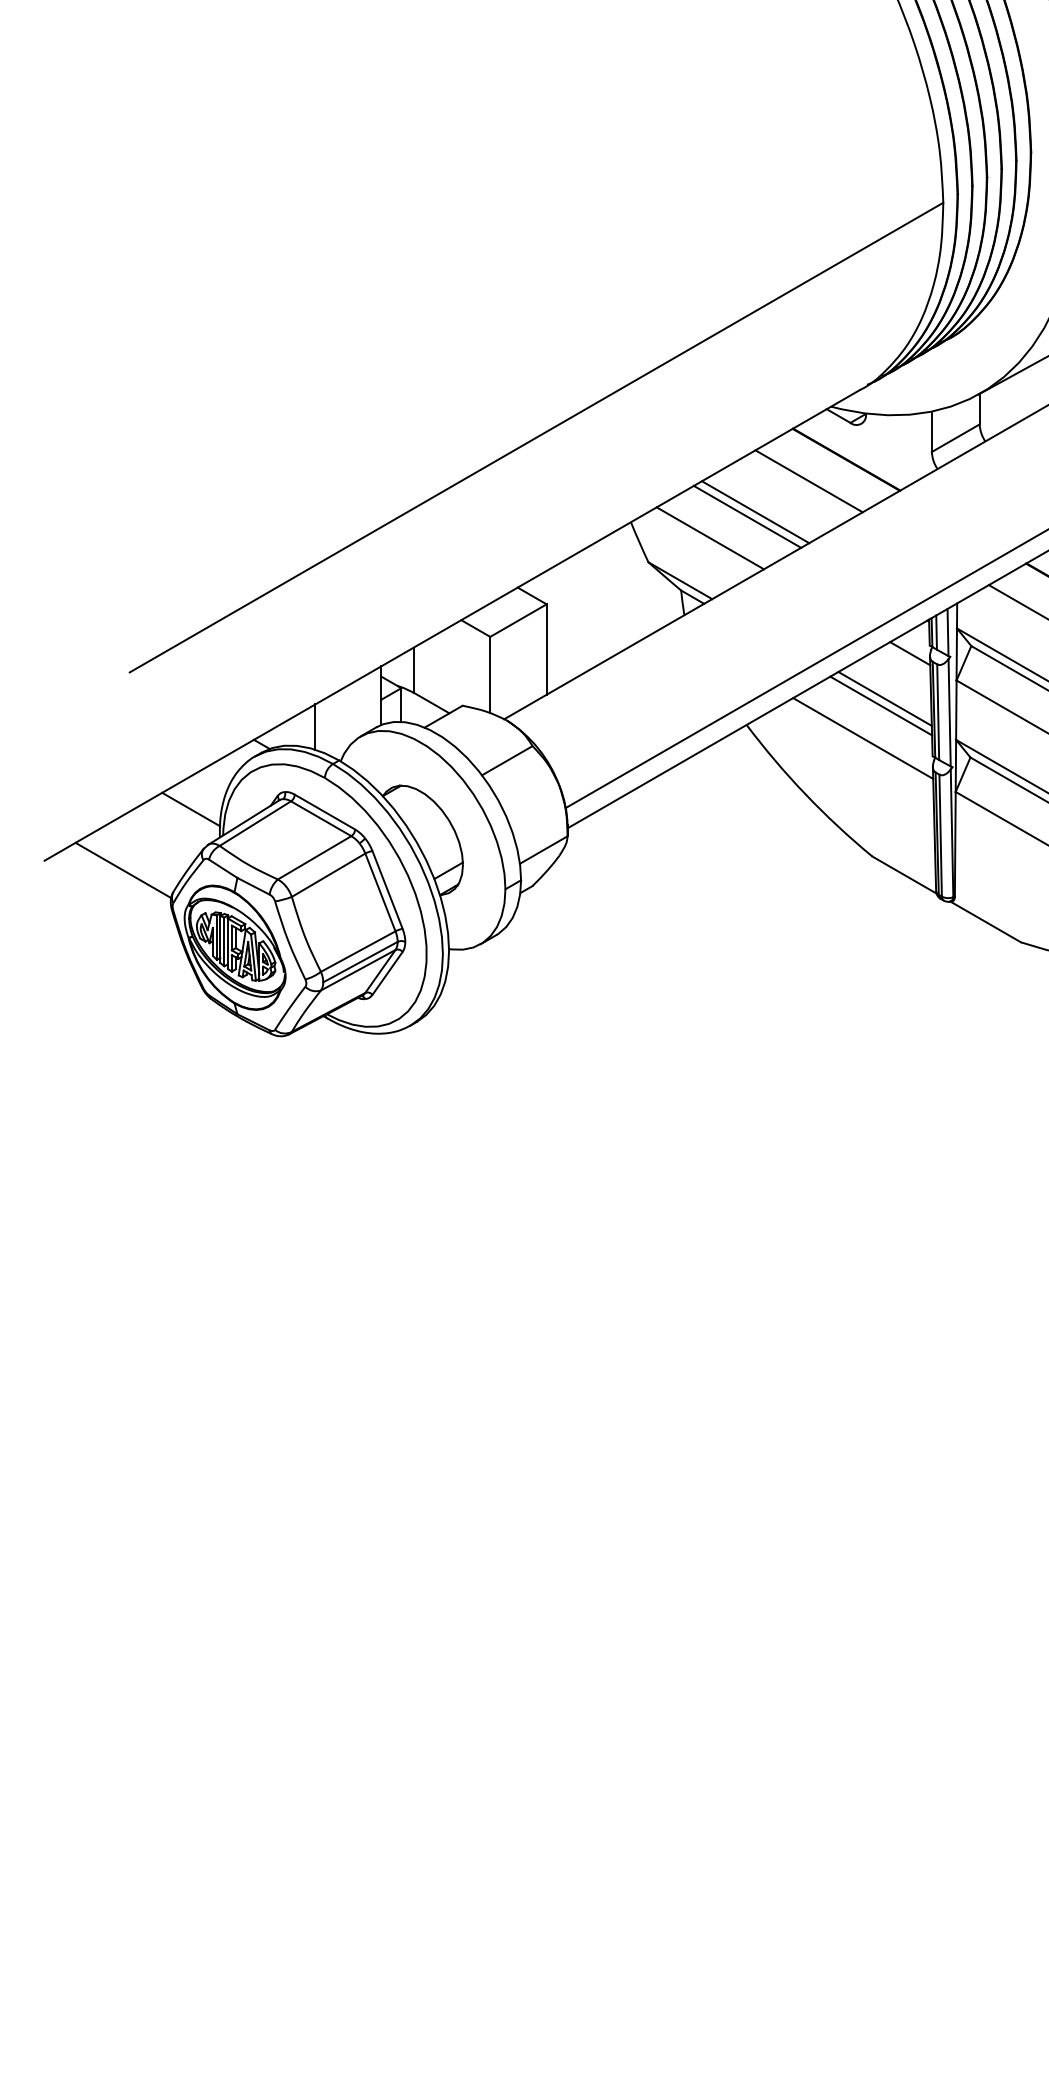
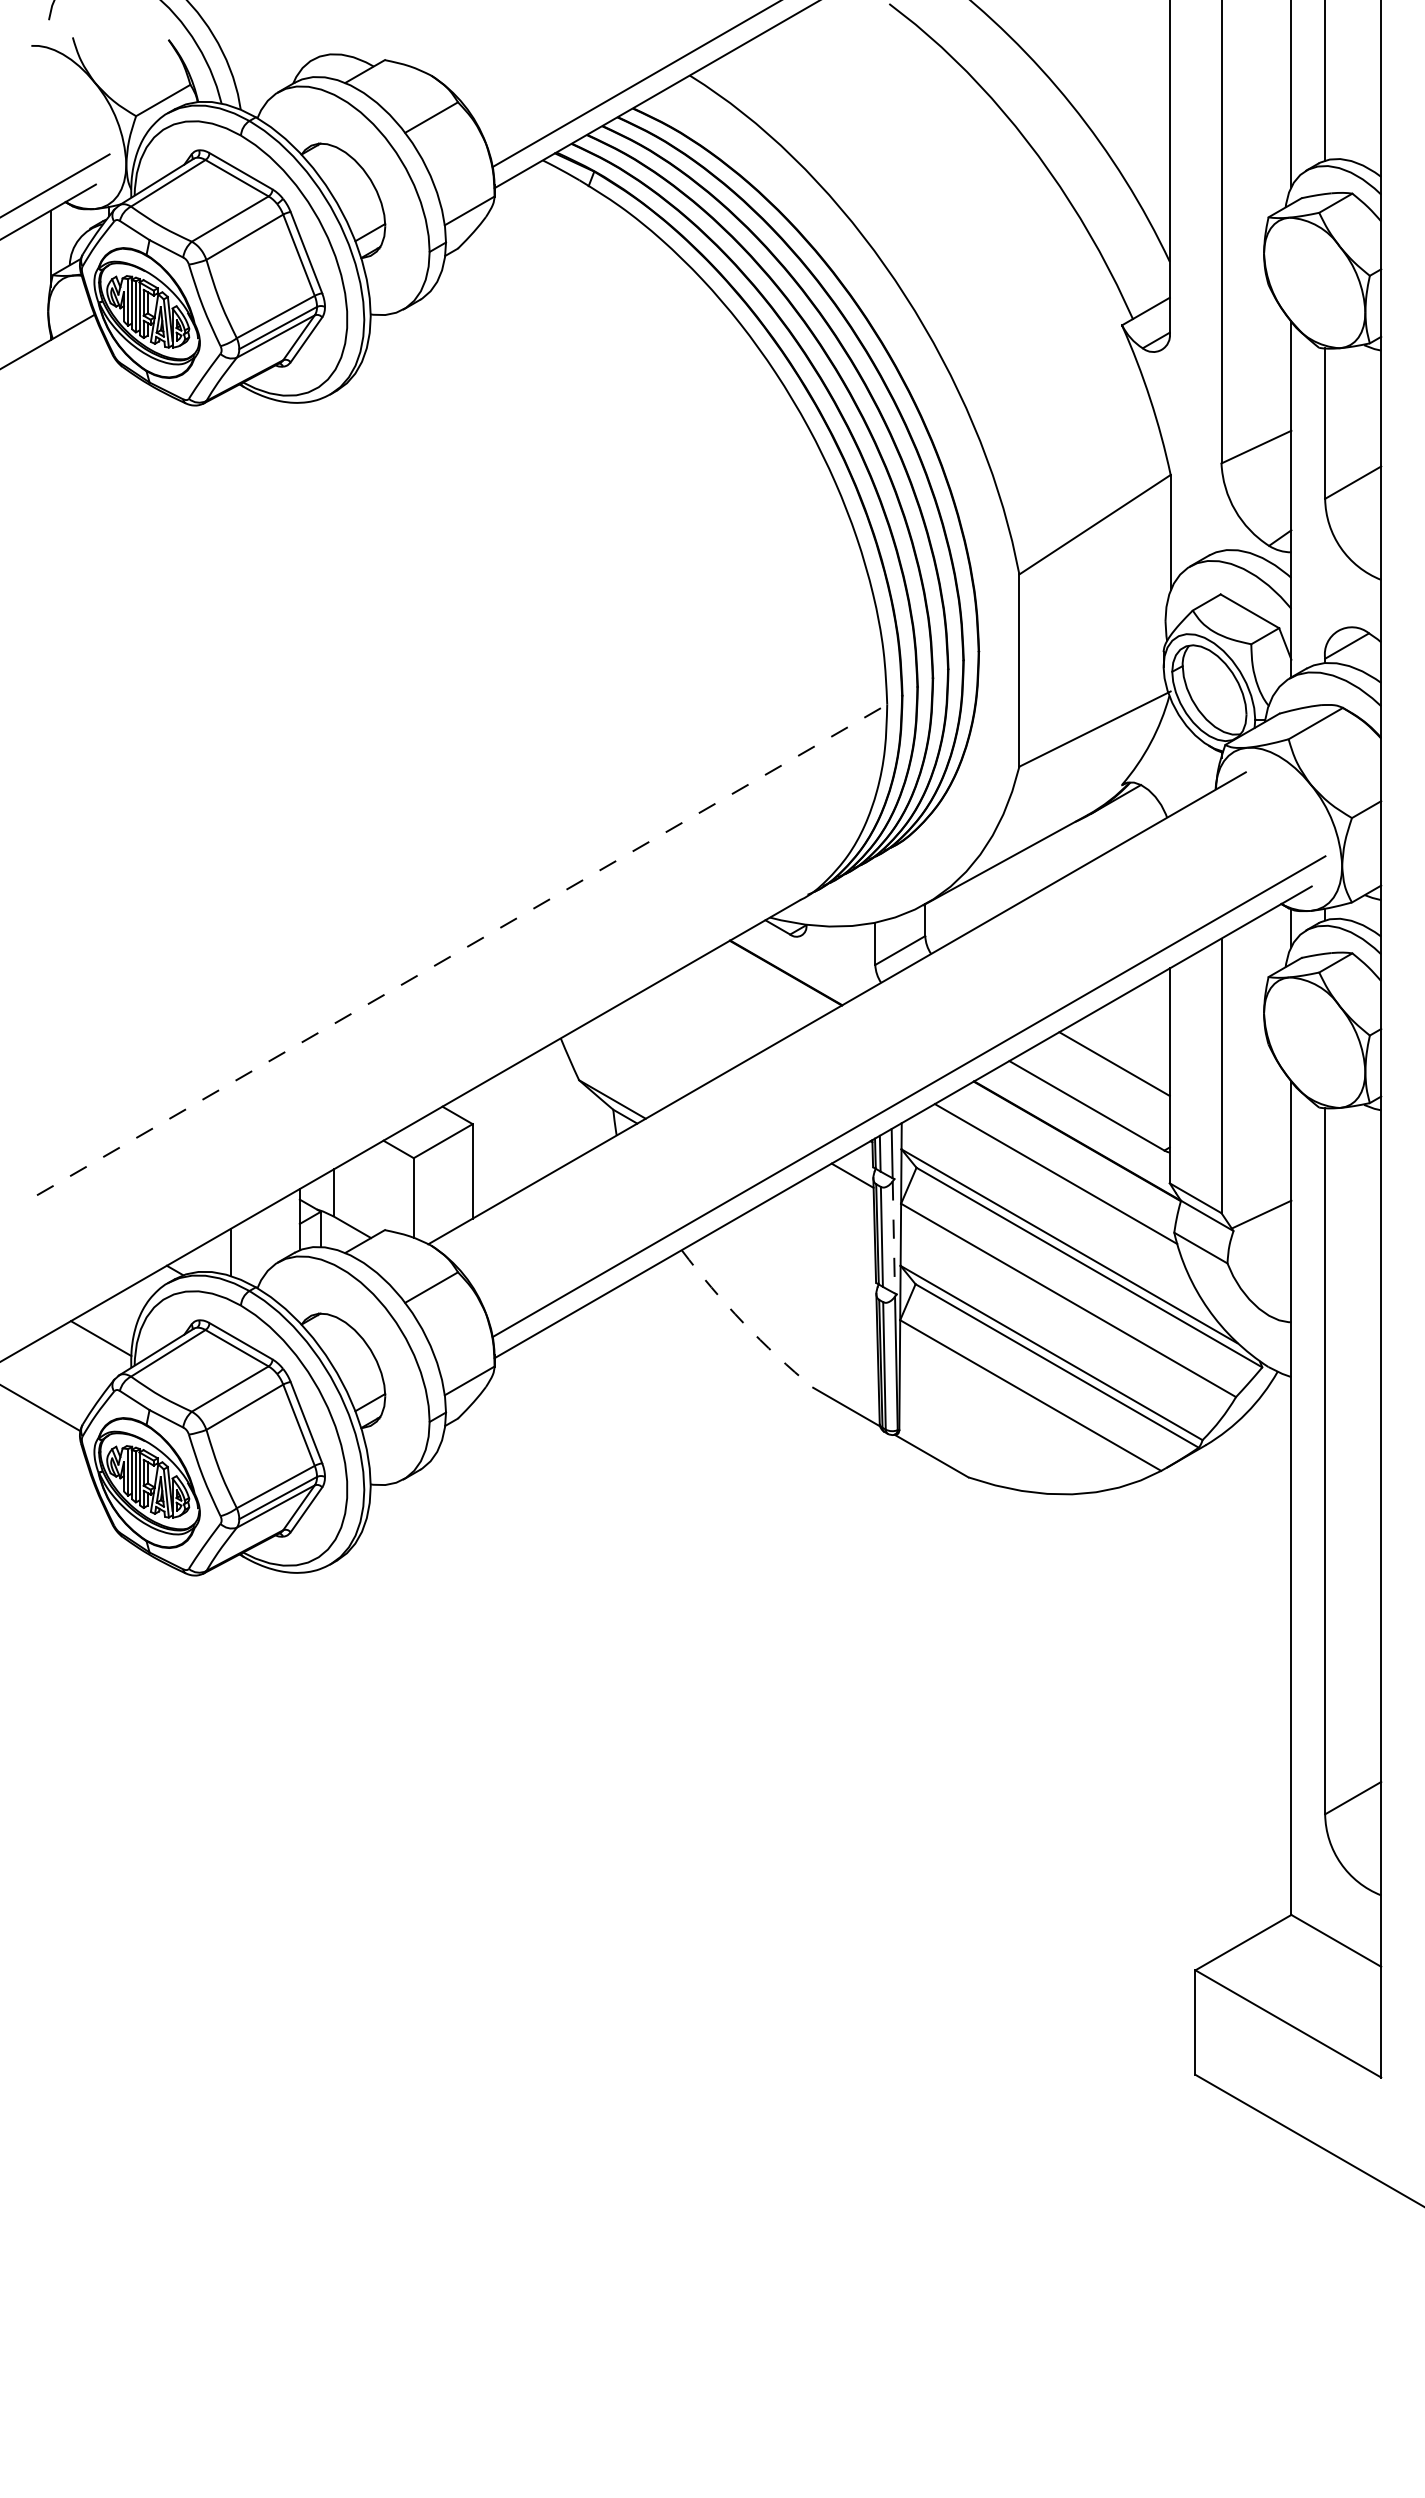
line: (536, 437) -> (462, 949), solid -> dashed
line: (808, 481) -> (746, 995), removed
line: (756, 511) -> (691, 1027), removed
line: (747, 516) -> (682, 1032), removed
line: (710, 537) -> (643, 1054), removed
line: (885, 698) -> (826, 1222), removed
line: (881, 706) -> (822, 1230), removed
line: (949, 712) -> (893, 1237), solid -> dashed
line: (863, 738) -> (803, 1264), removed
arc: (805, 794) -> (743, 1322), solid -> dashed

